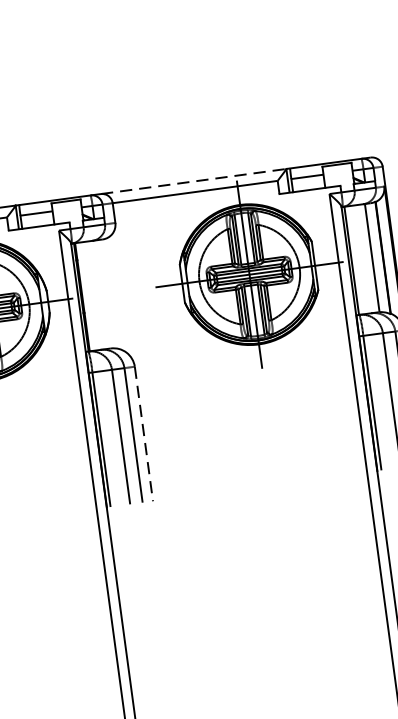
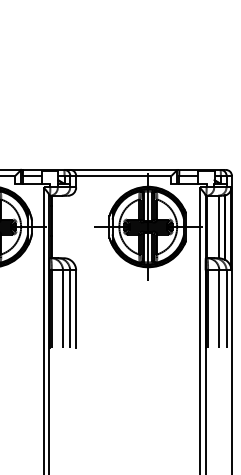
line: (194, 180) -> (124, 169), dashed -> solid
line: (144, 434) -> (76, 309), dashed -> solid

